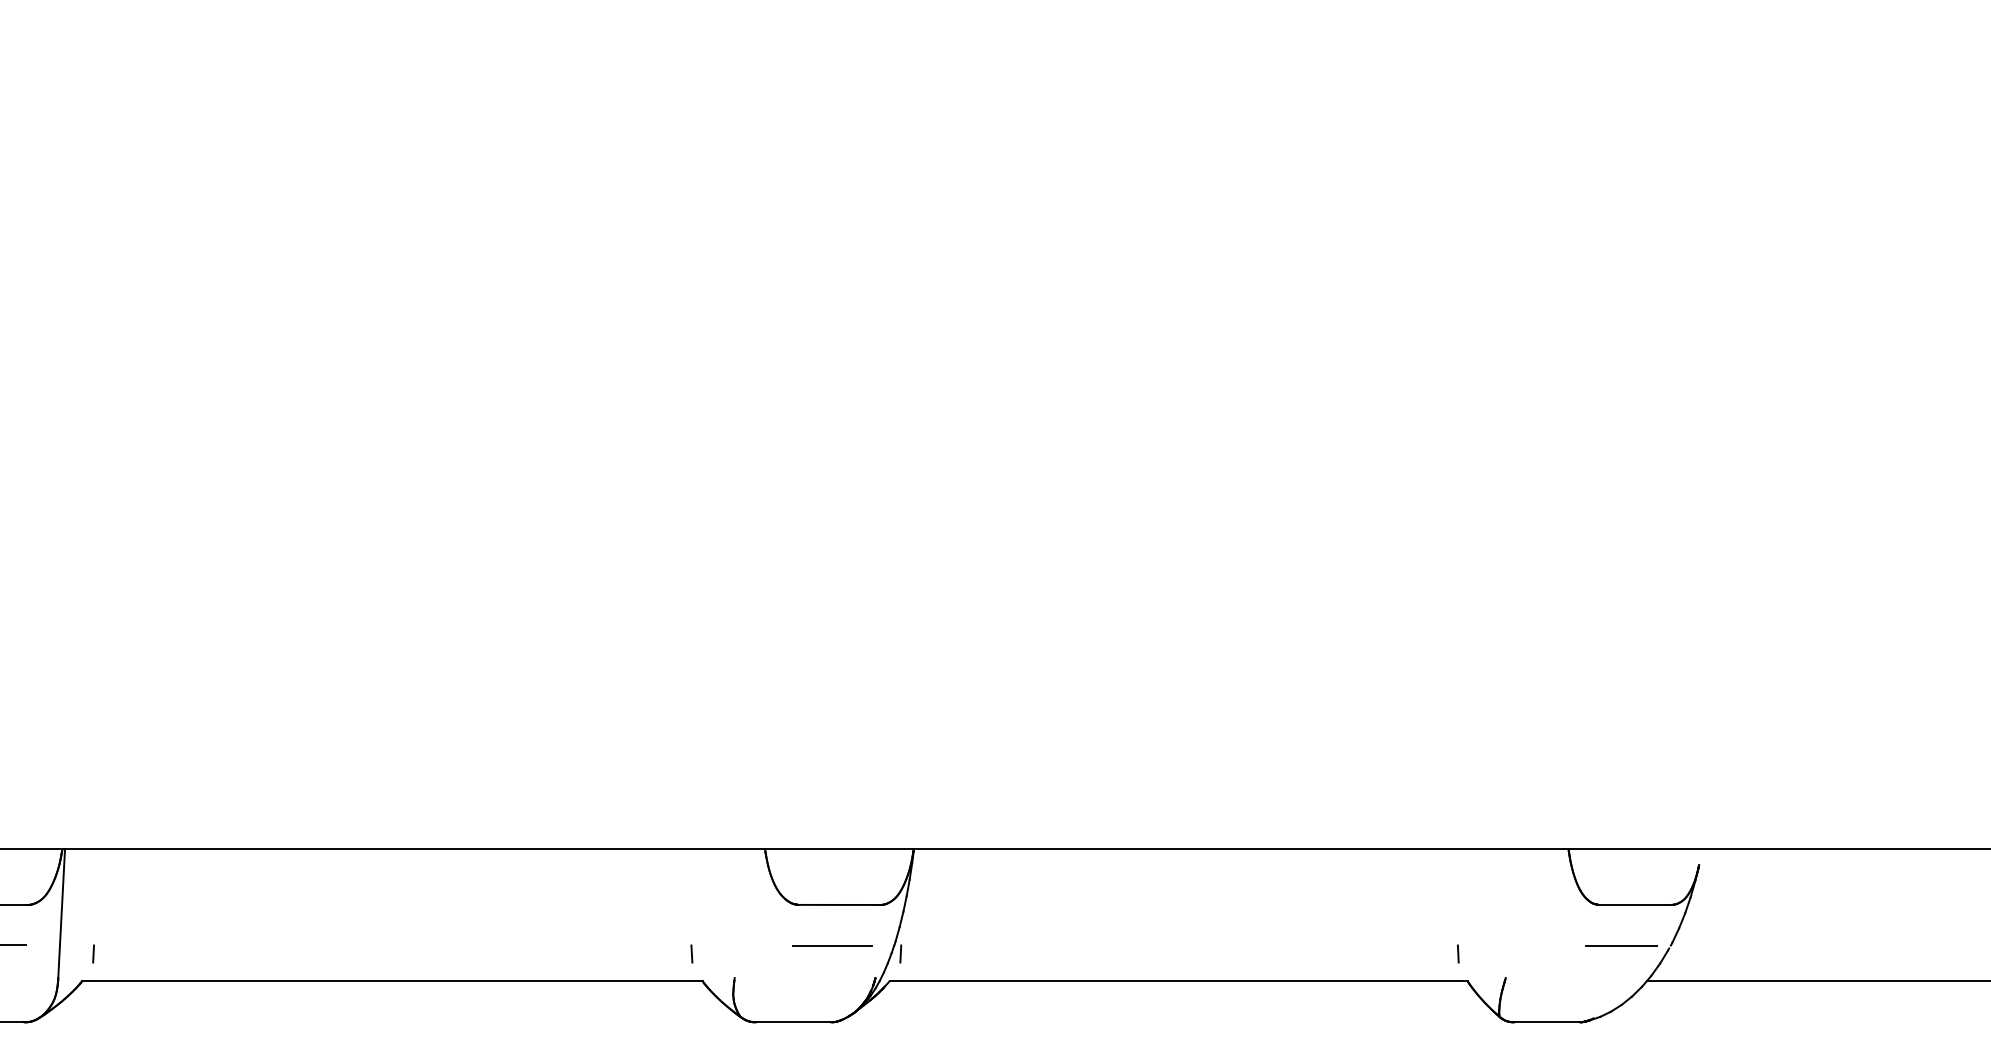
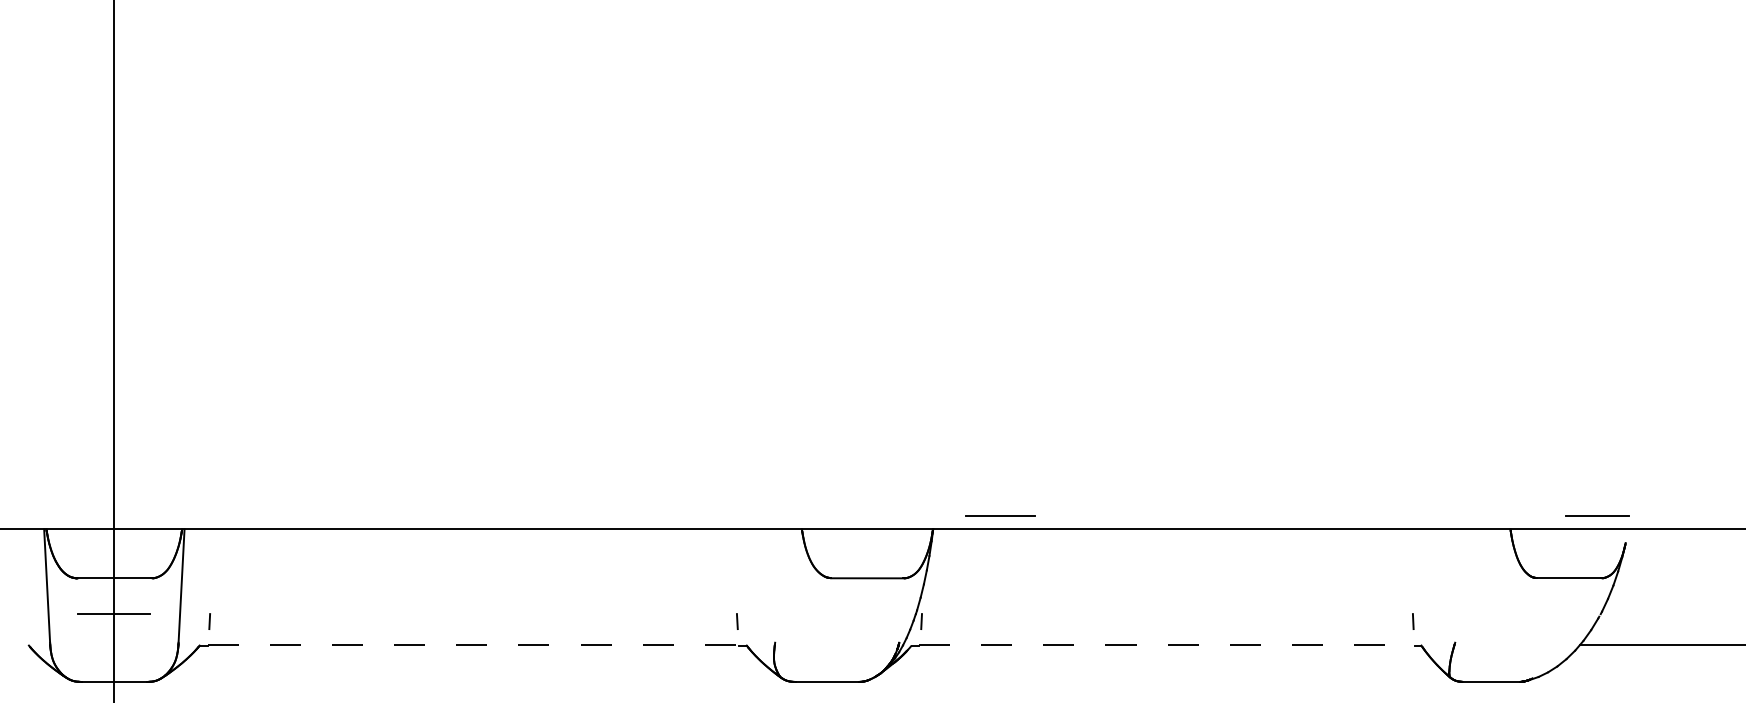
line: (832, 945) -> (1000, 516), moved
line: (1621, 945) -> (1597, 516), moved
line: (392, 980) -> (473, 644), solid -> dashed
line: (1178, 980) -> (1166, 644), solid -> dashed

